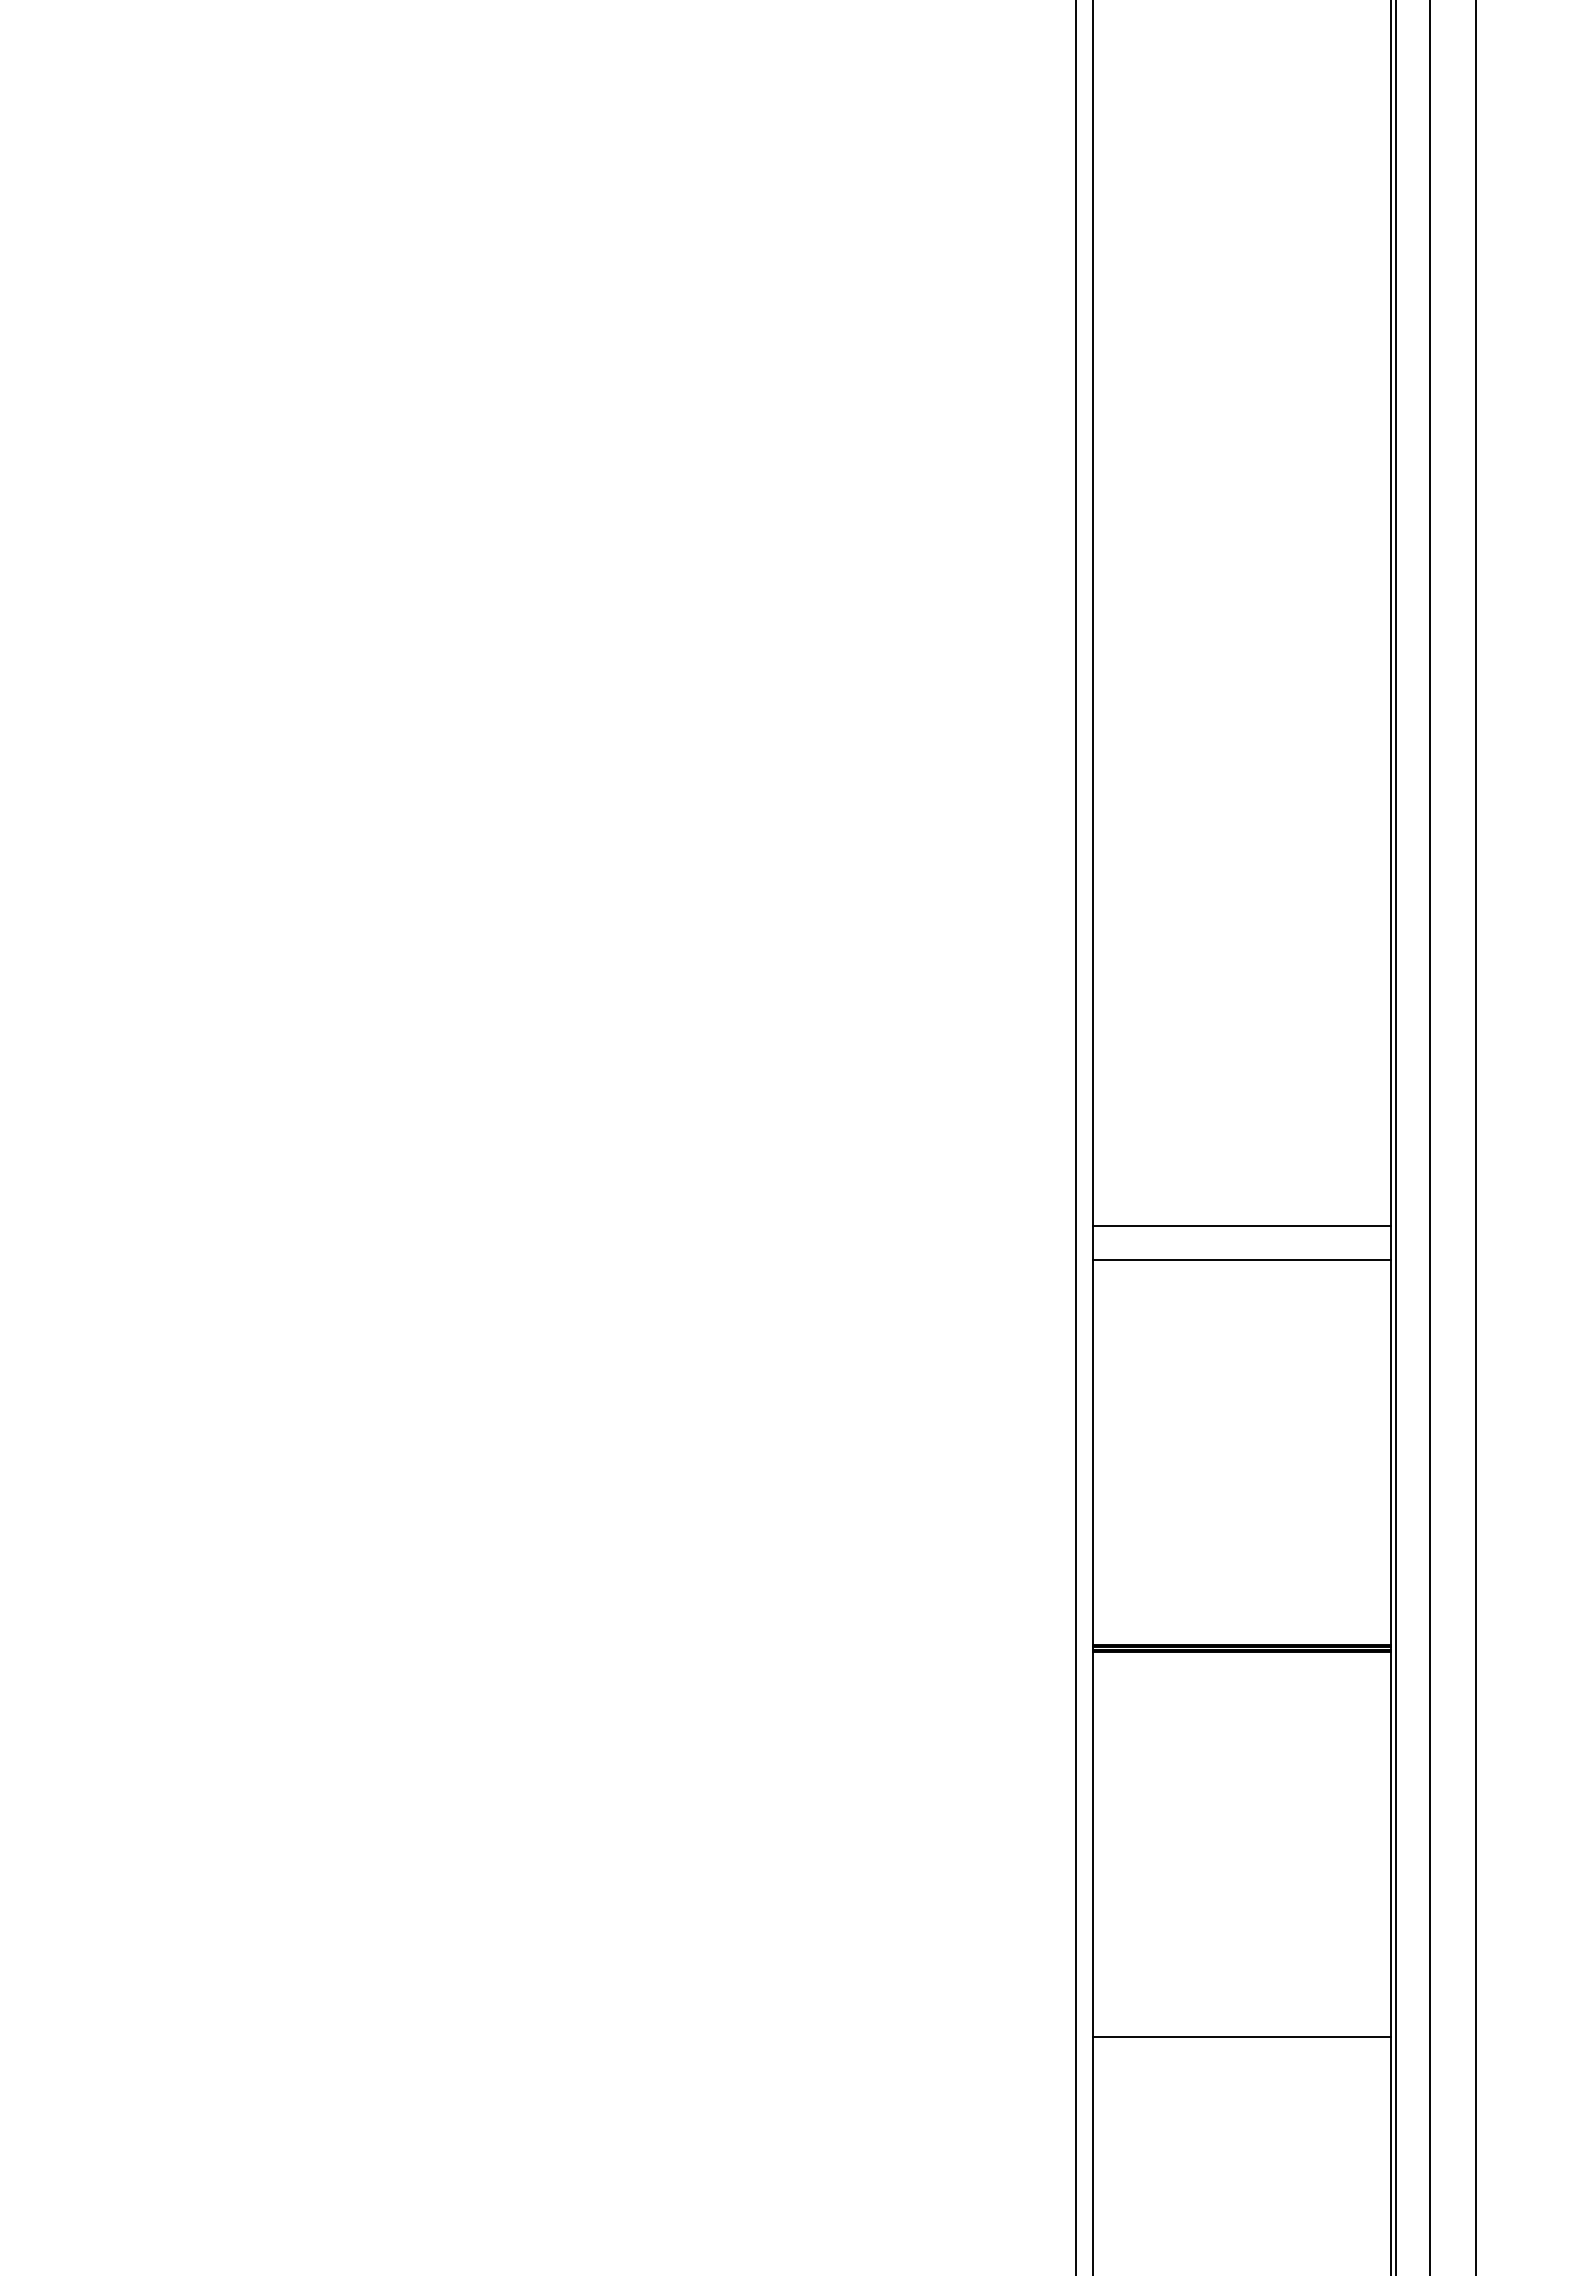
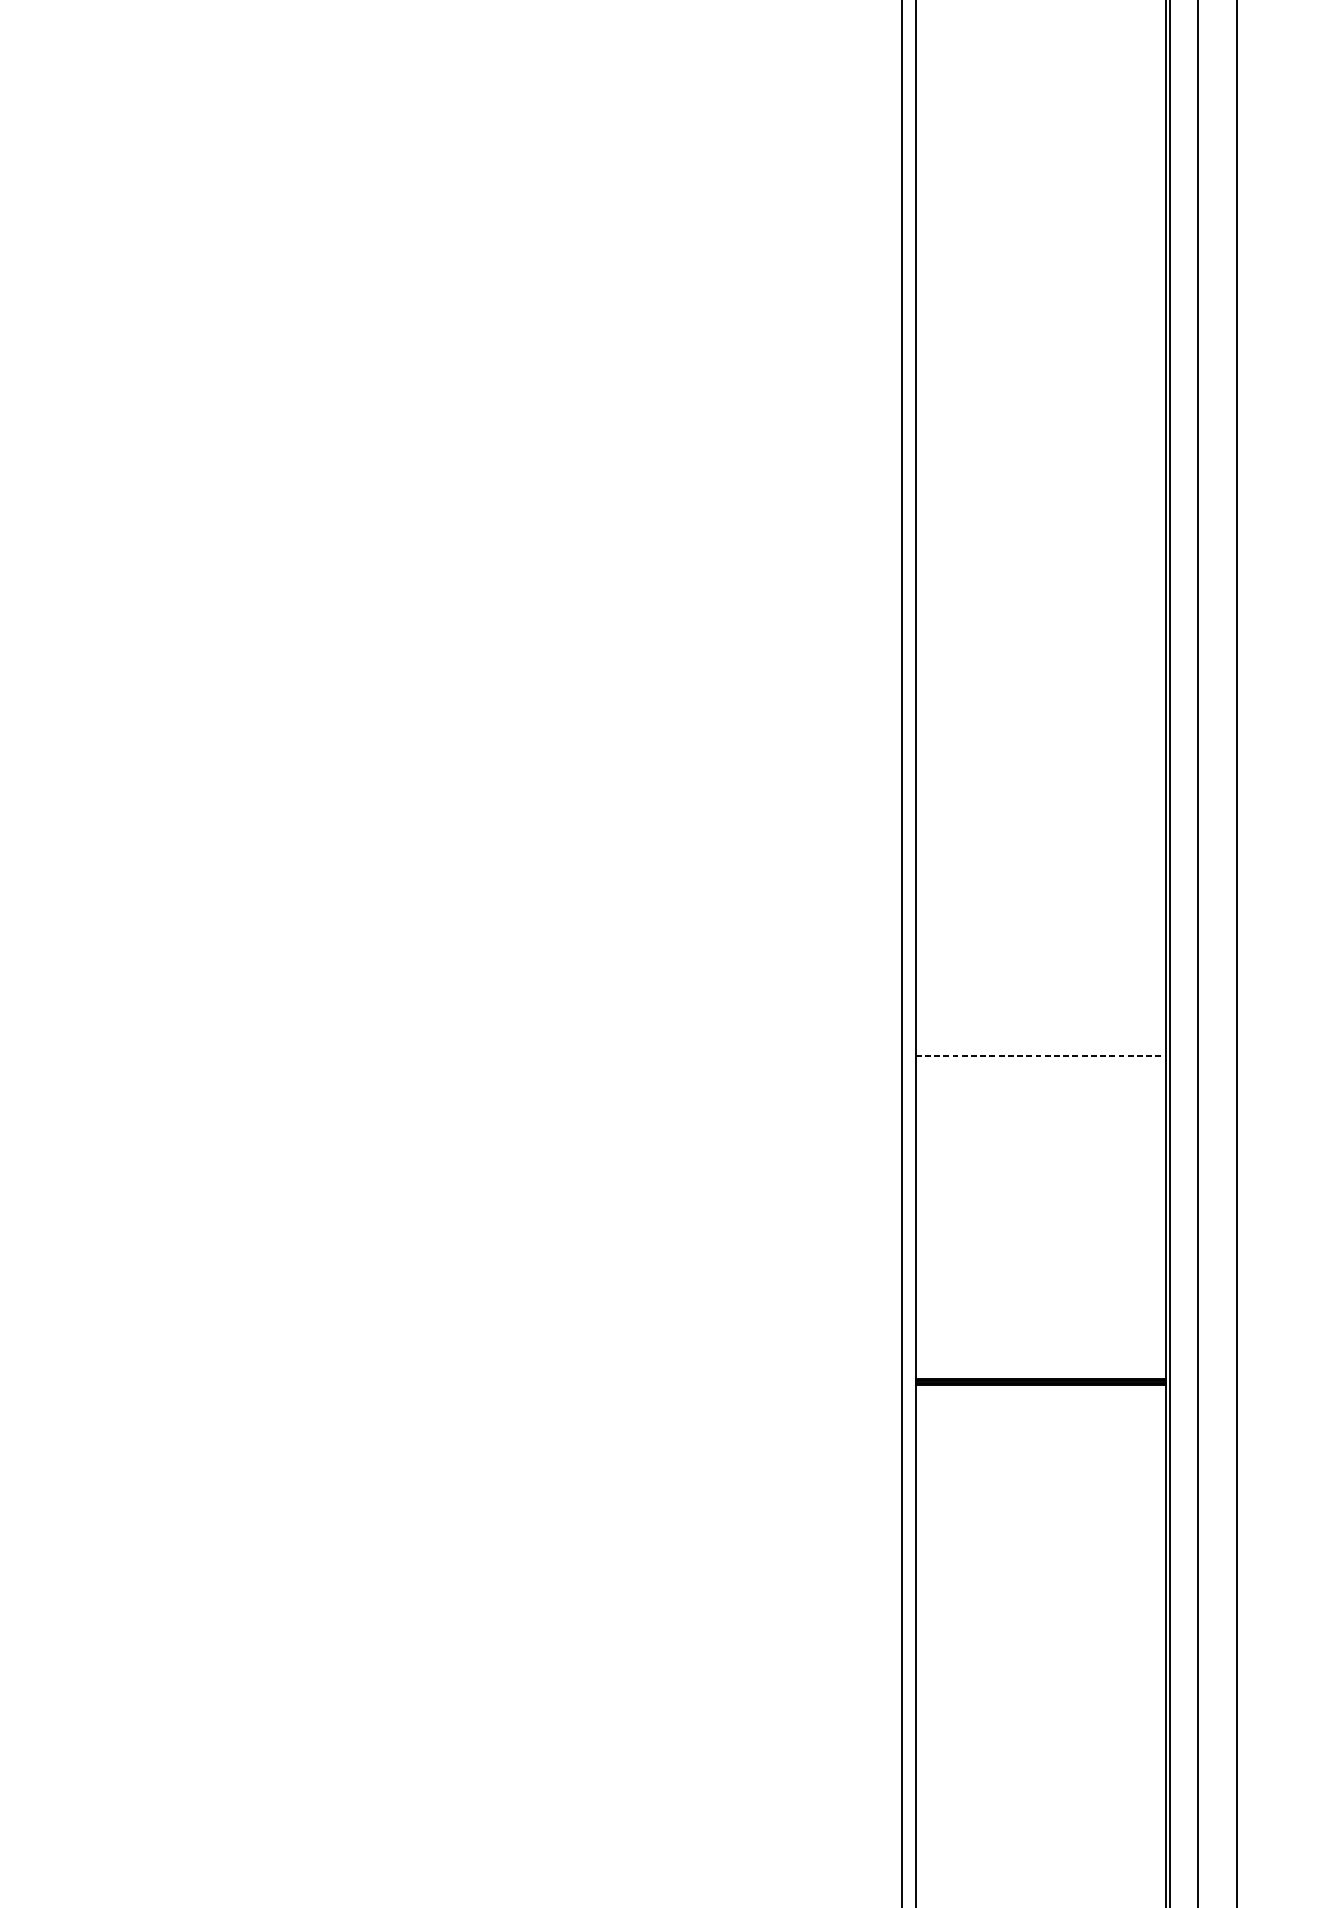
line: (1241, 1225) -> (1040, 1027), removed
line: (1242, 1259) -> (1041, 1055), solid -> dashed
line: (1241, 2037) -> (1040, 1707), removed

